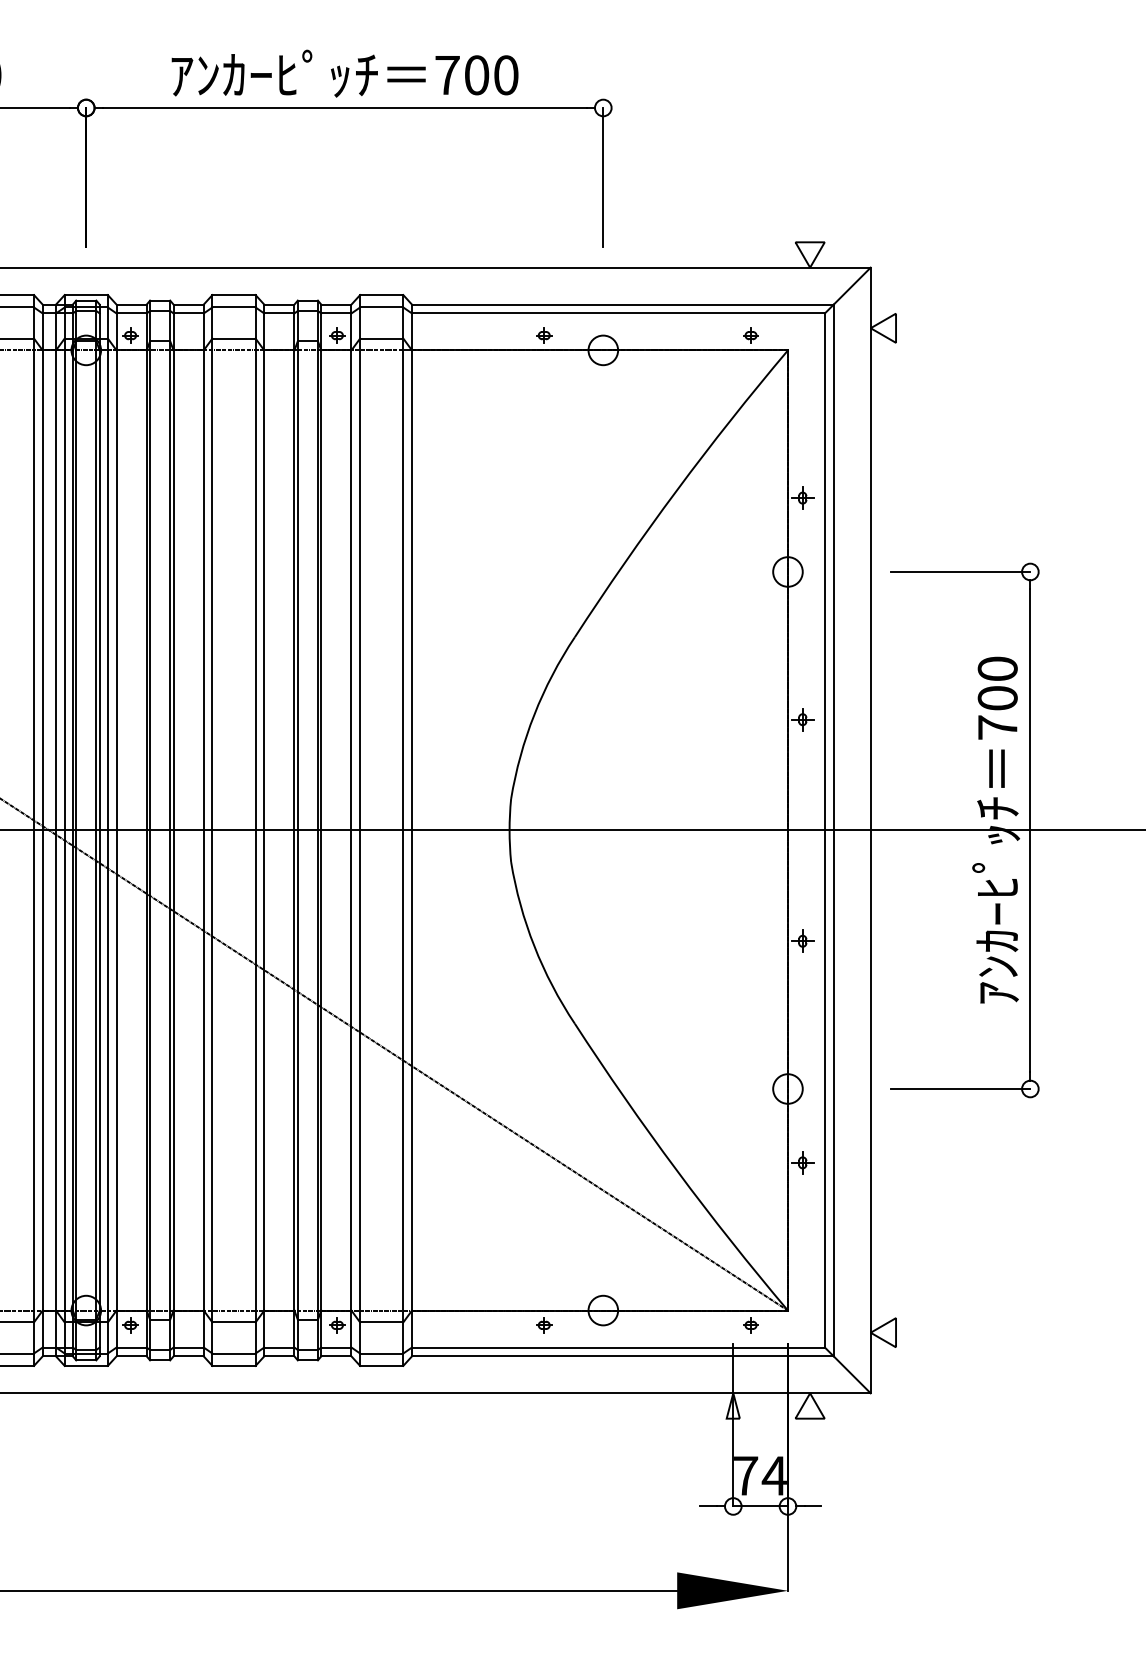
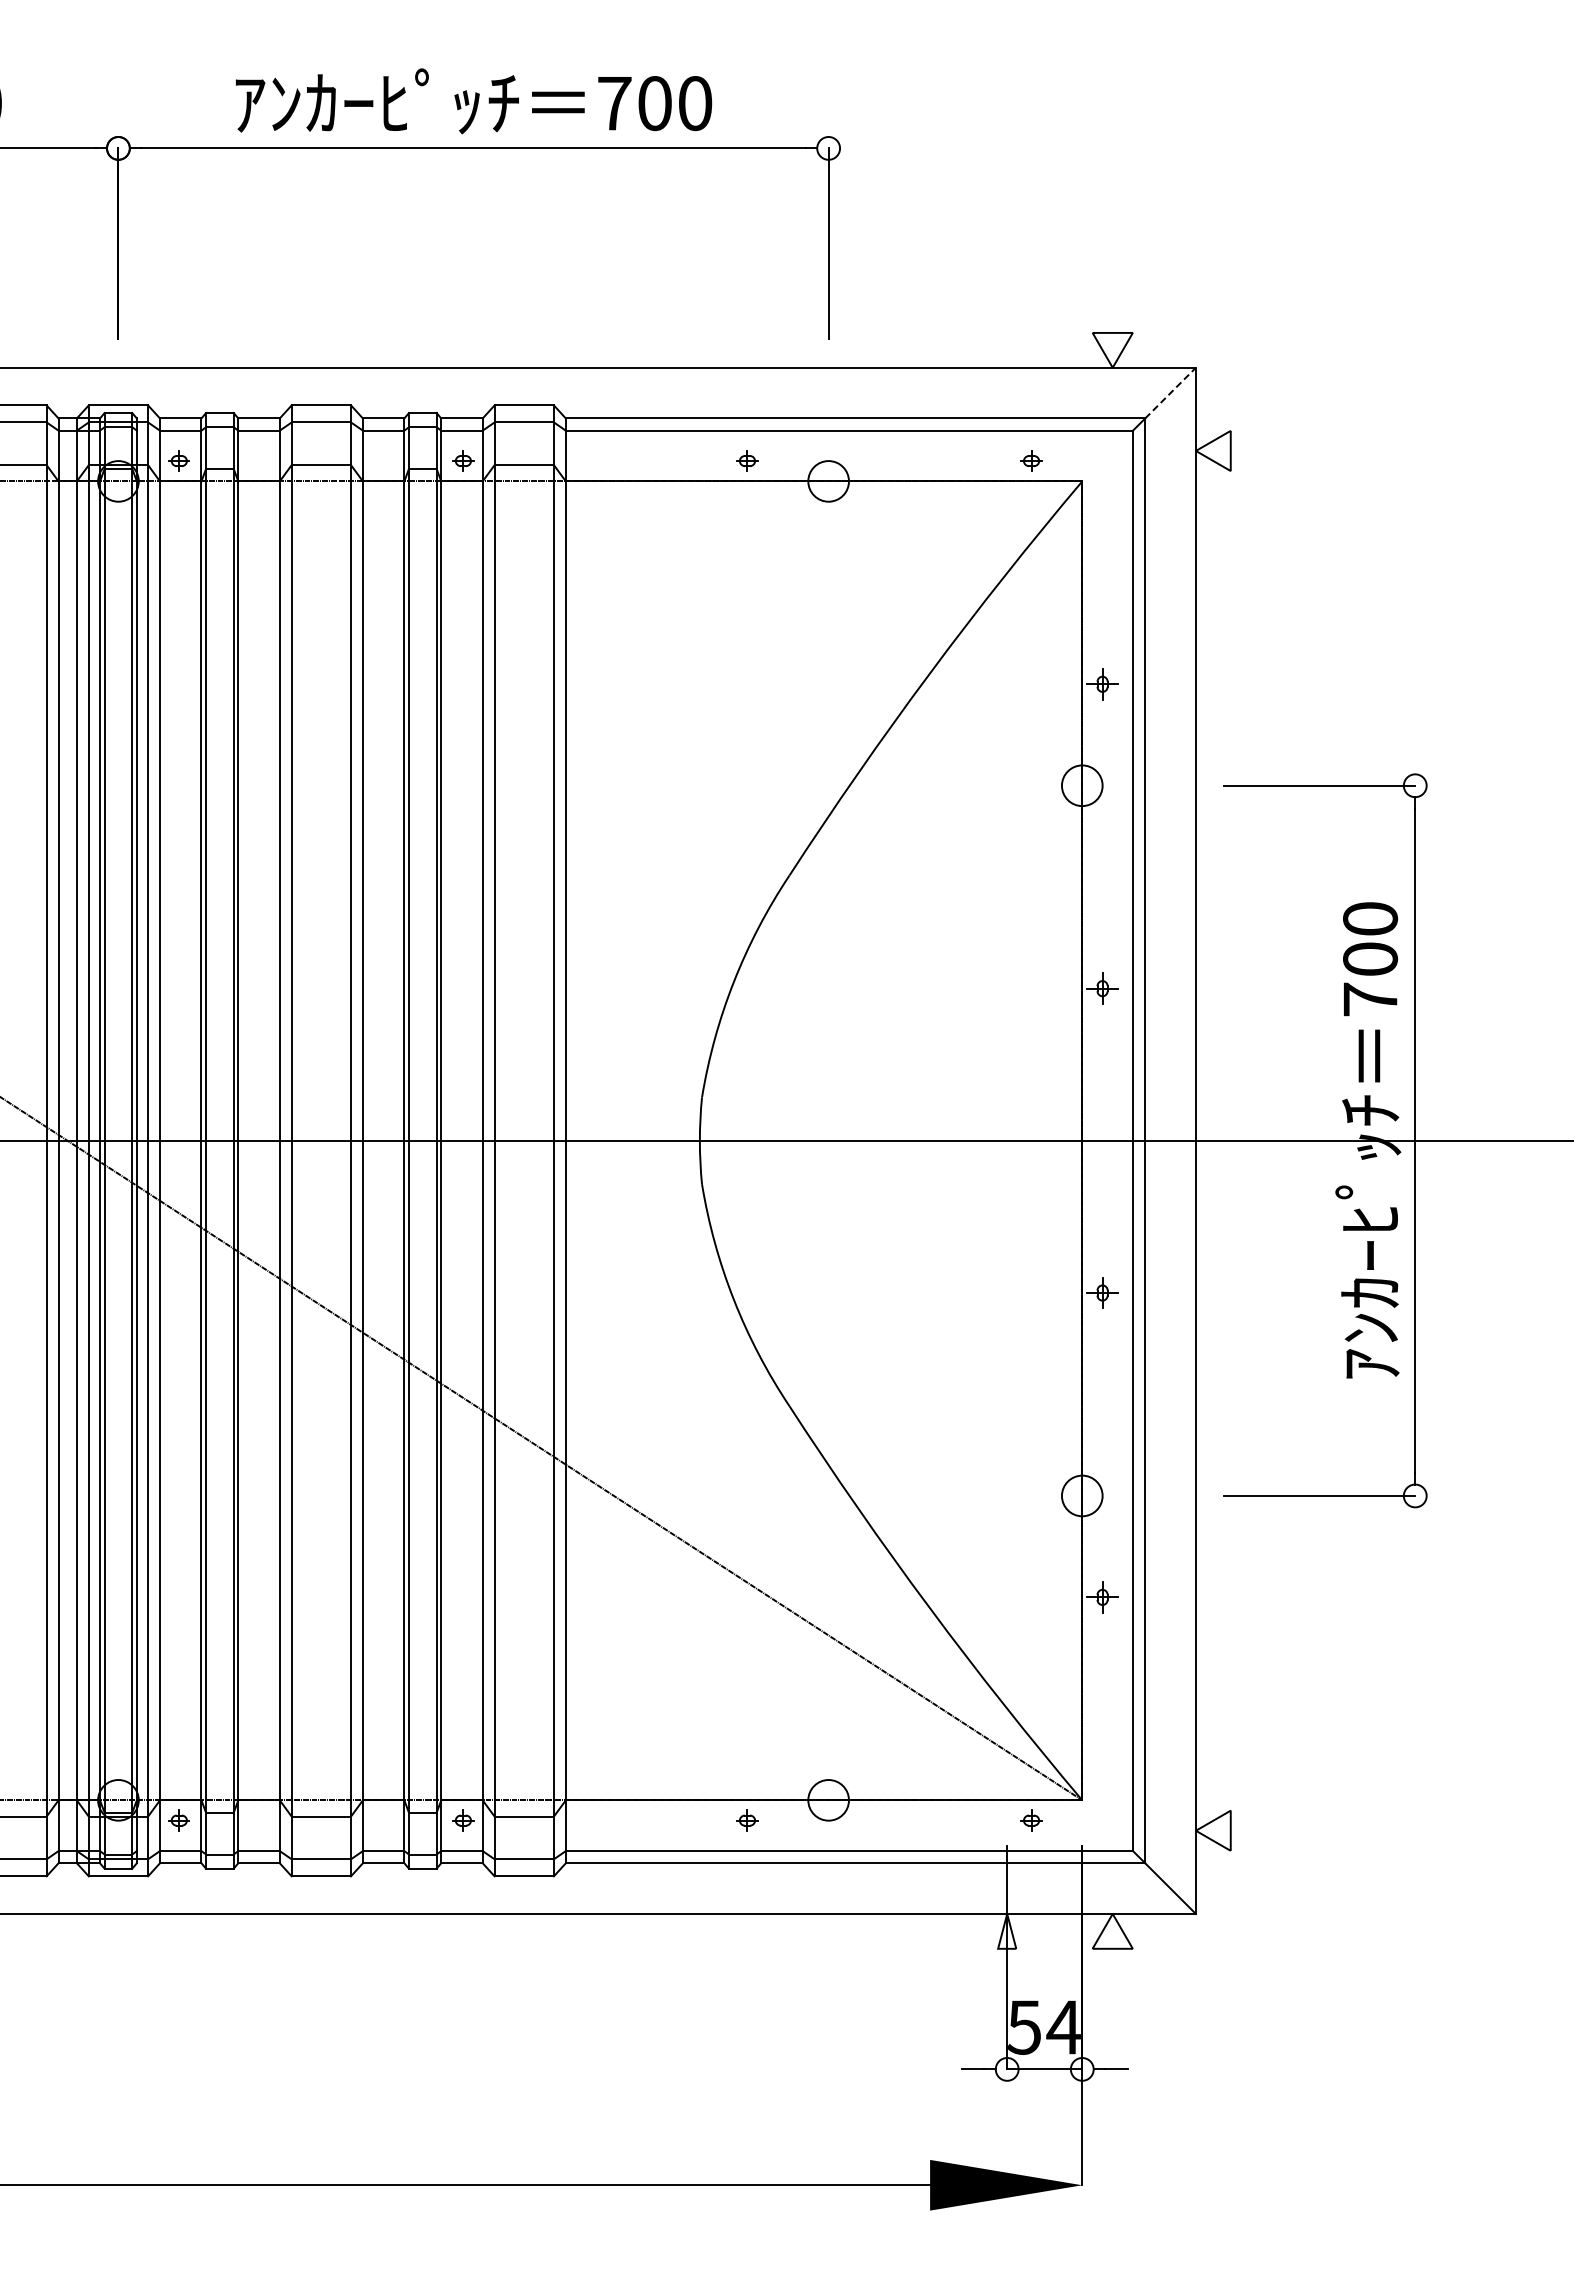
line: (852, 286) -> (1170, 393), solid -> dashed
text: (745, 1475) -> (1024, 2027), 74 -> 54

